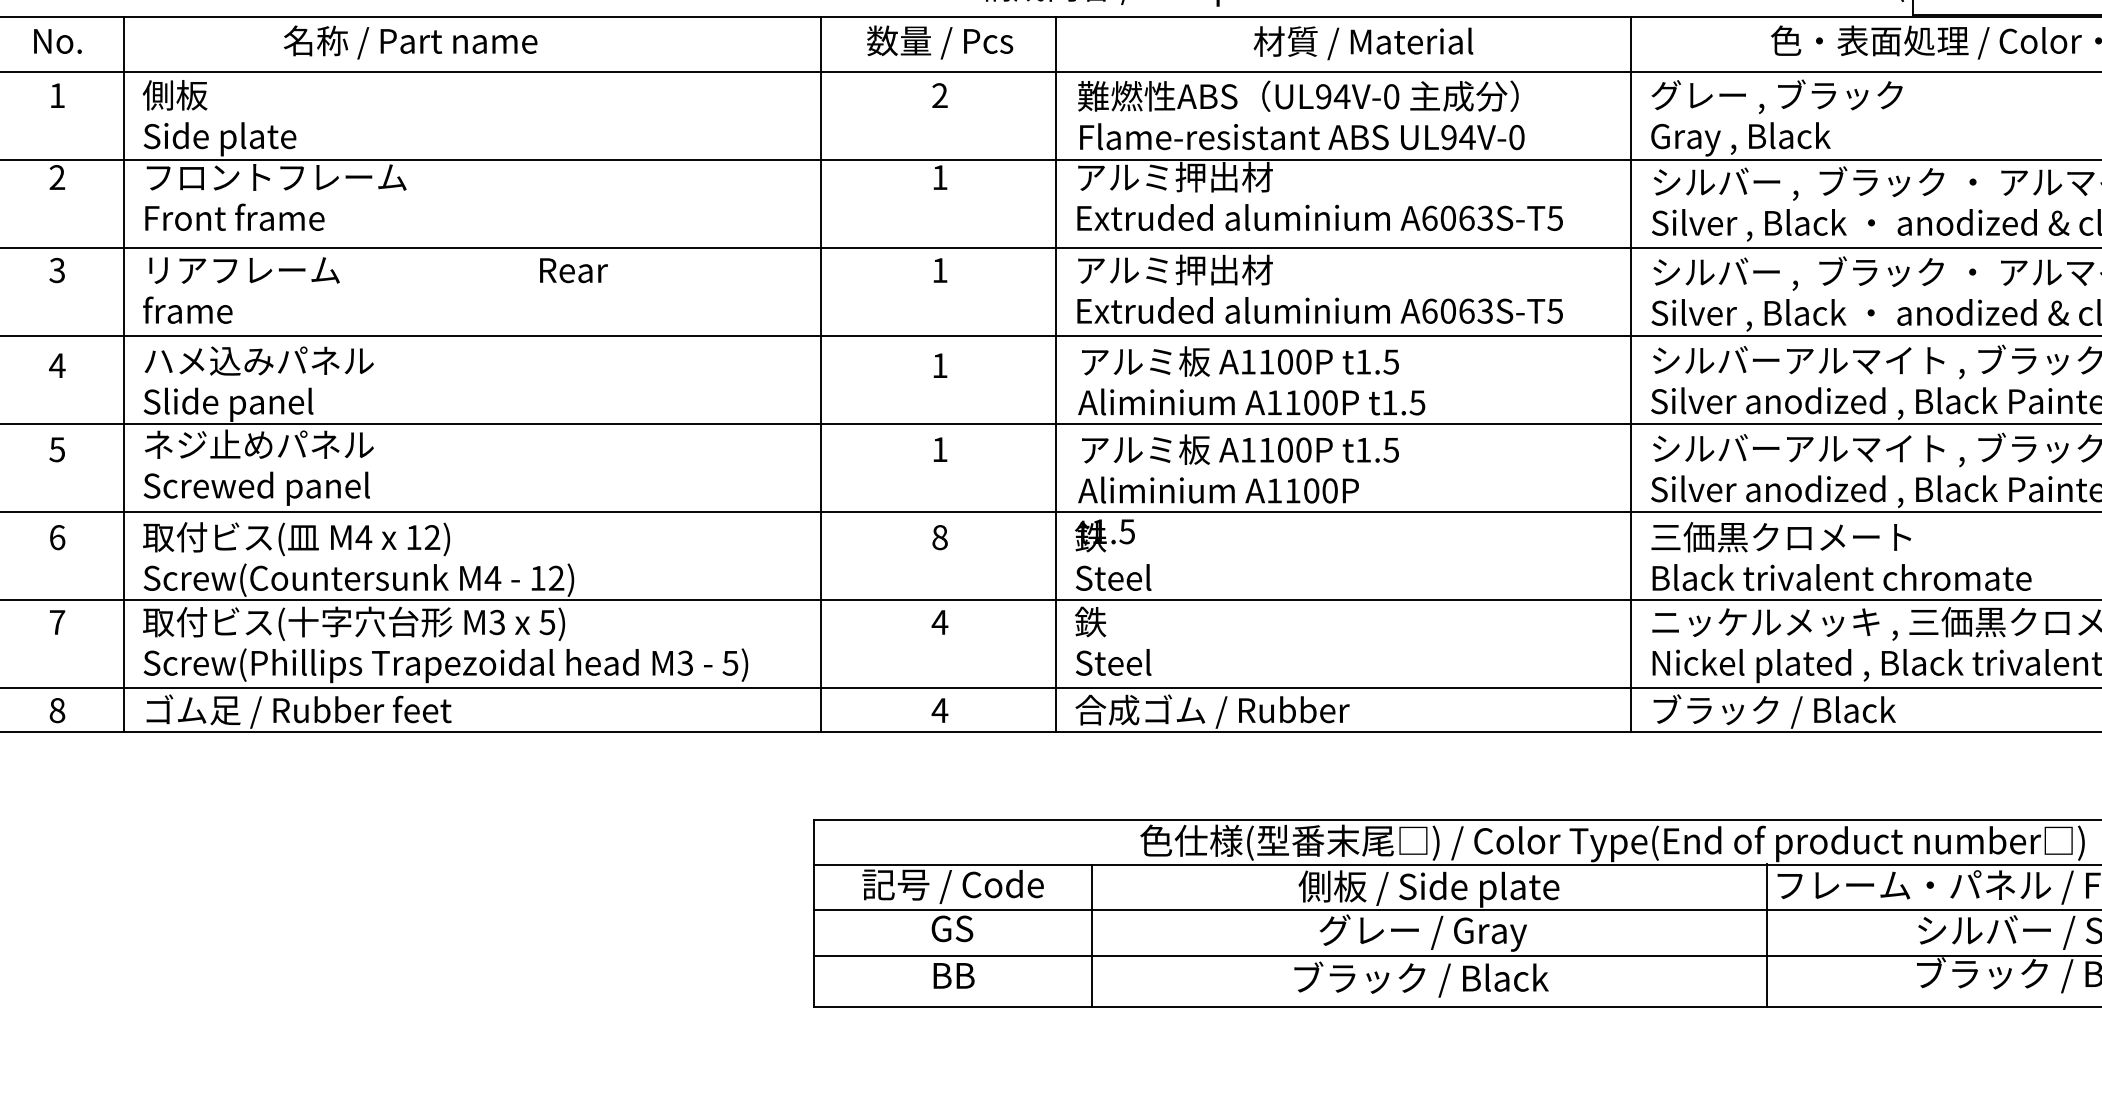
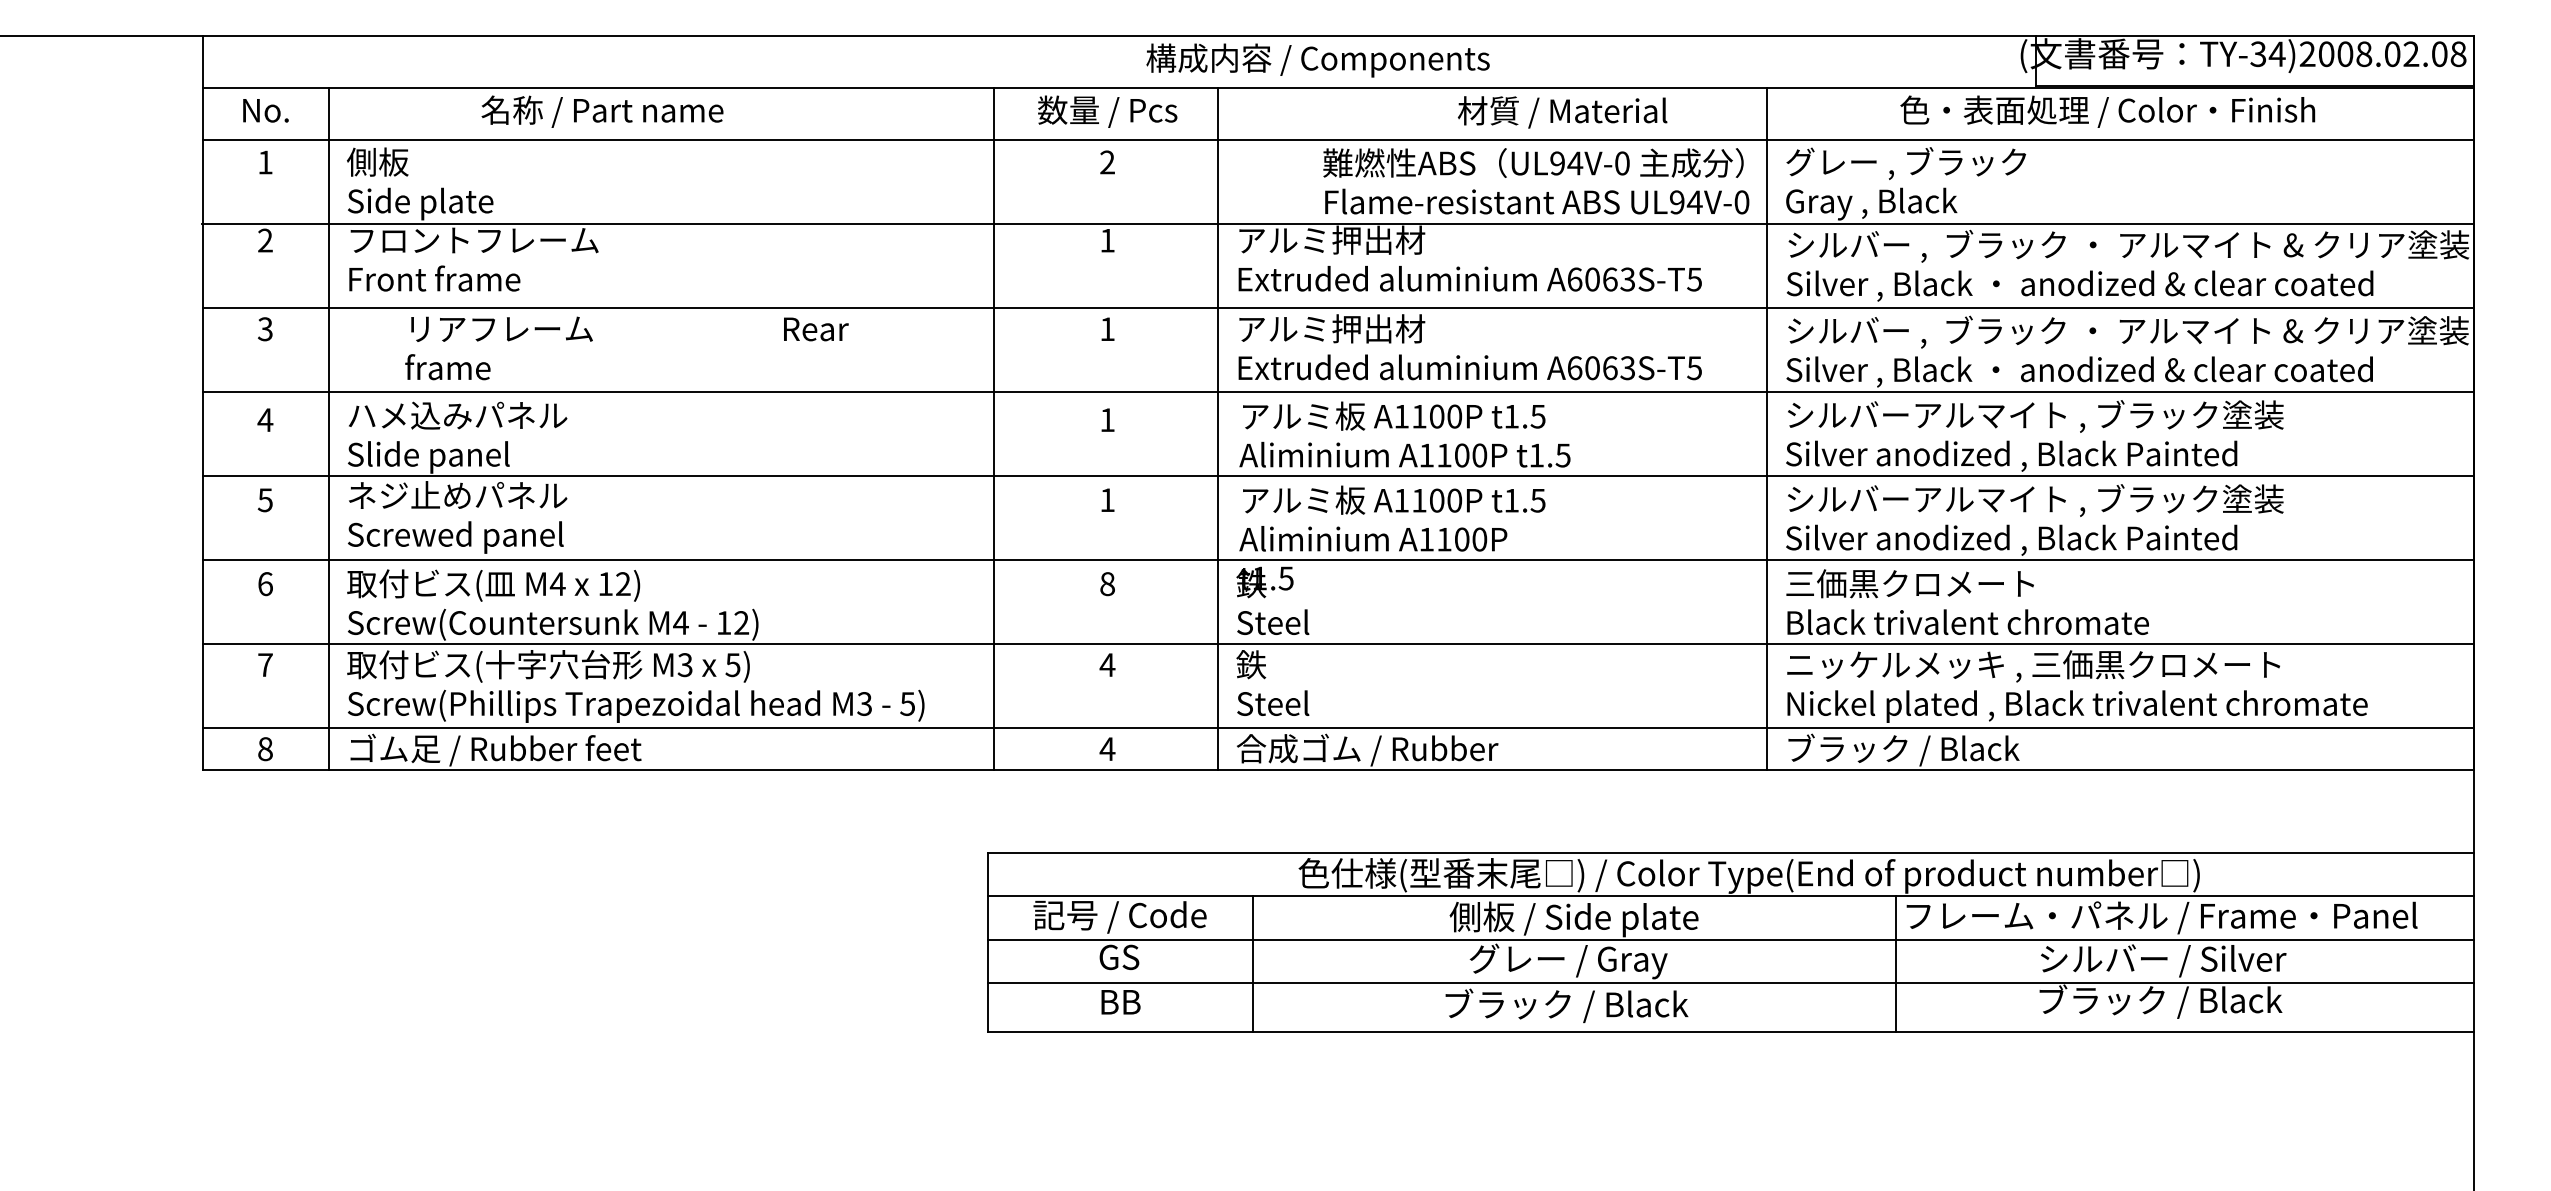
text: (1363, 43) -> (1562, 112), moved
text: (1301, 115) -> (1536, 181), moved
text: (375, 290) -> (626, 348), moved

